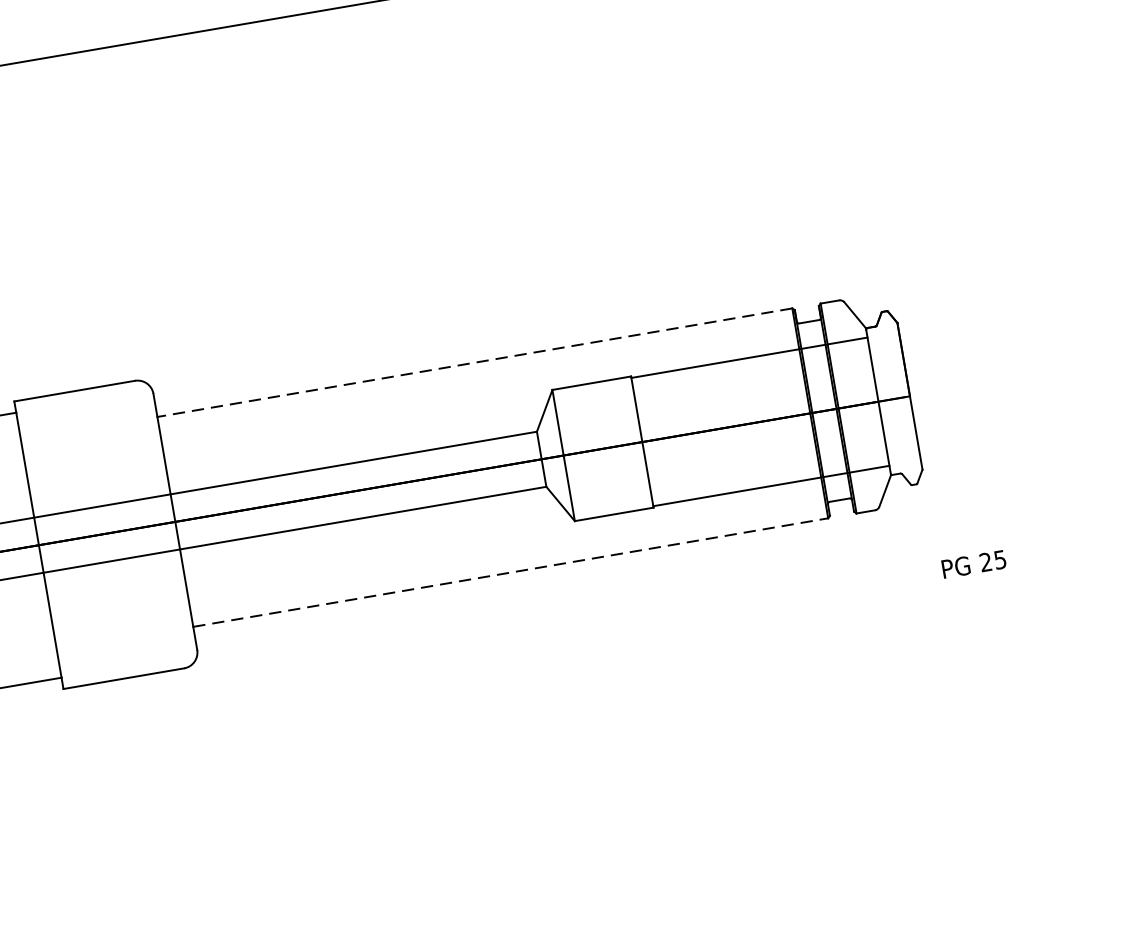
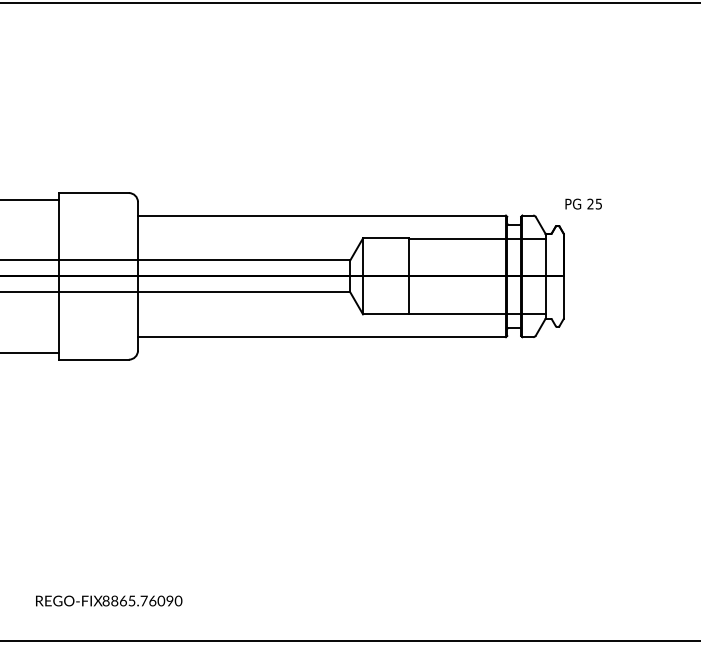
line: (474, 362) -> (321, 215), dashed -> solid
text: (973, 563) -> (583, 203), moved
line: (509, 573) -> (321, 337), dashed -> solid

